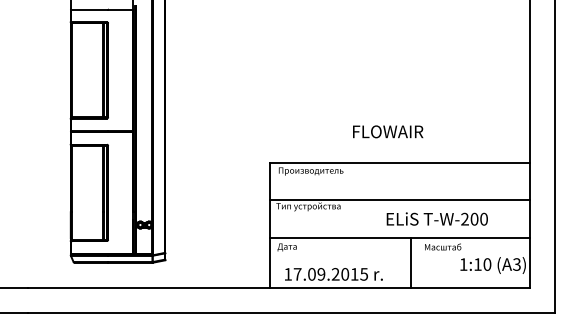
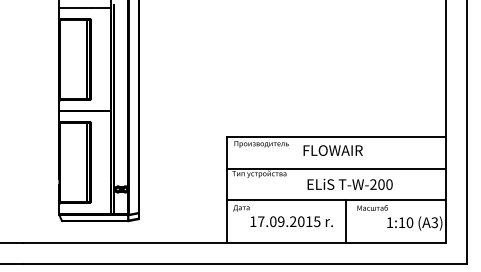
text: (388, 131) -> (333, 150), moved
text: (436, 218) -> (349, 183), moved
text: (333, 274) -> (291, 221), moved

